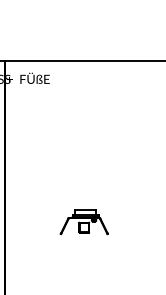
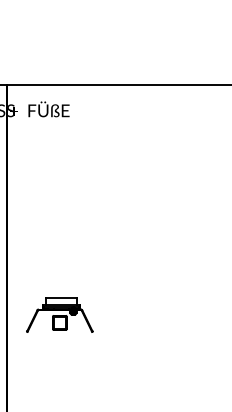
part: (84, 221) -> (59, 314), moved

